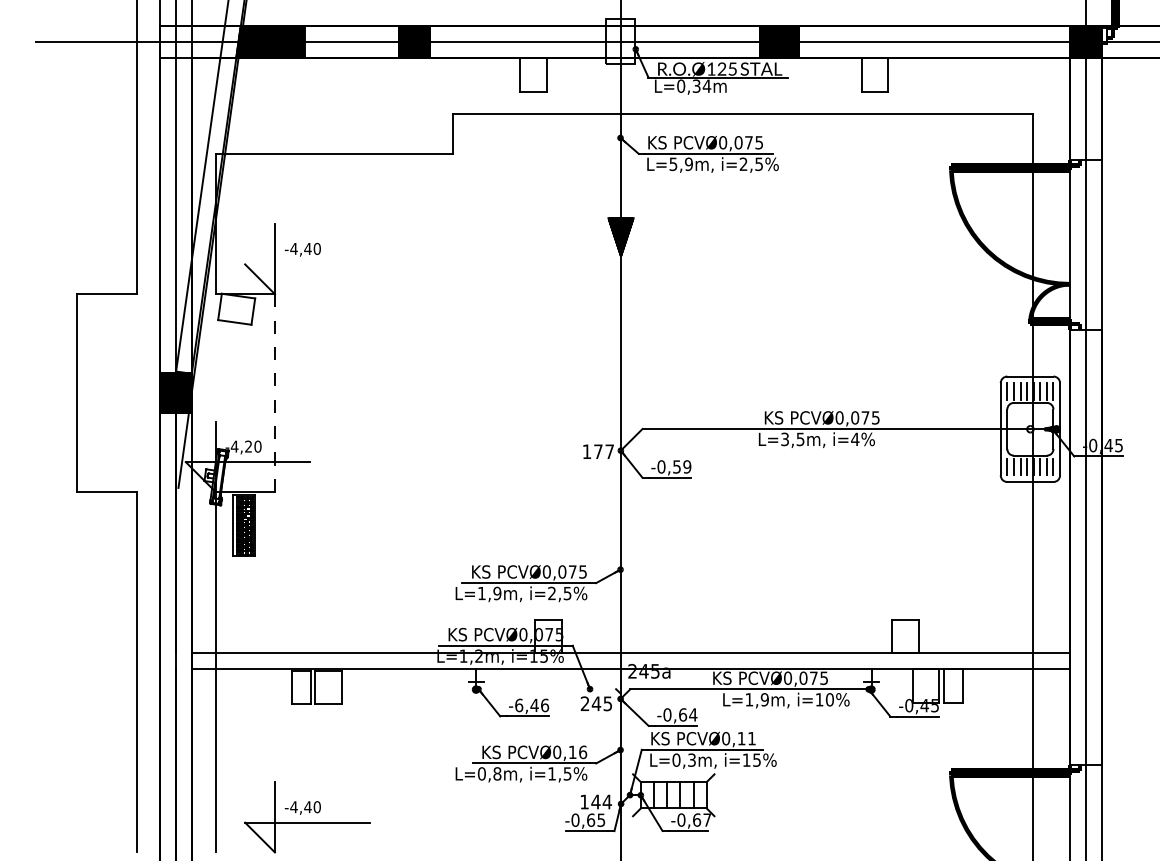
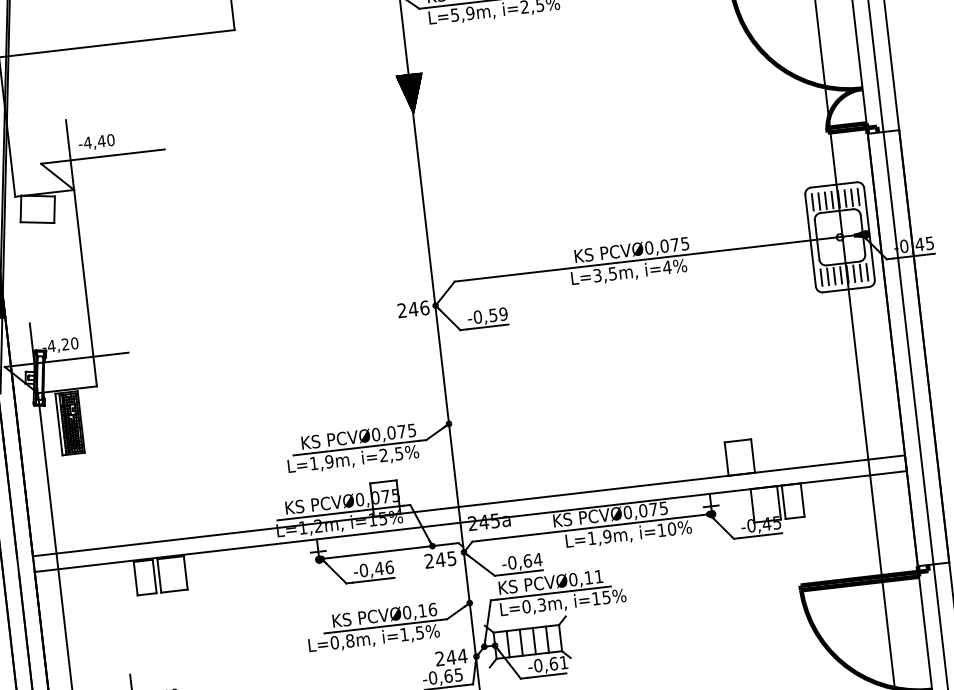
line: (307, 264) -> (102, 156), added
line: (275, 393) -> (86, 288), dashed -> solid
text: (598, 451) -> (413, 309), 177 -> 246
line: (547, 689) -> (390, 551), added
text: (519, 704) -> (364, 569), -6,46 -> -0,46
text: (584, 801) -> (439, 658), 144 -> 244
text: (706, 819) -> (563, 662), -0,67 -> -0,61

